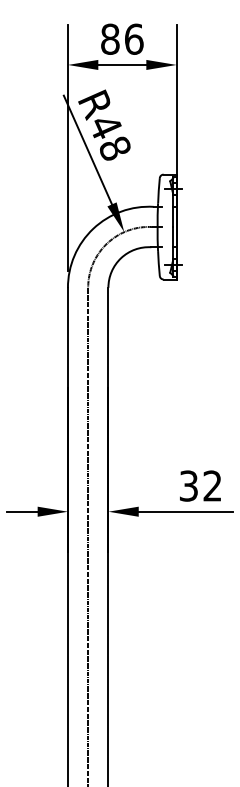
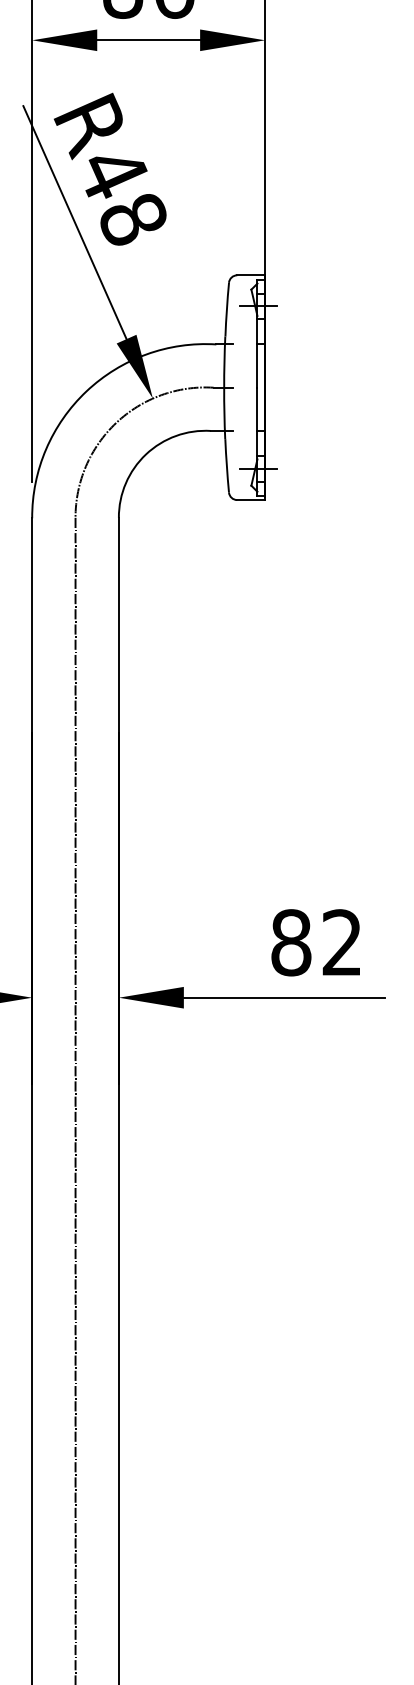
text: (188, 485) -> (290, 941), 32 -> 82

